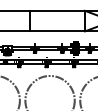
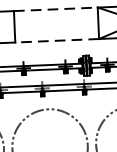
line: (58, 10) -> (57, 8), solid -> dashed
line: (57, 31) -> (57, 40), solid -> dashed

